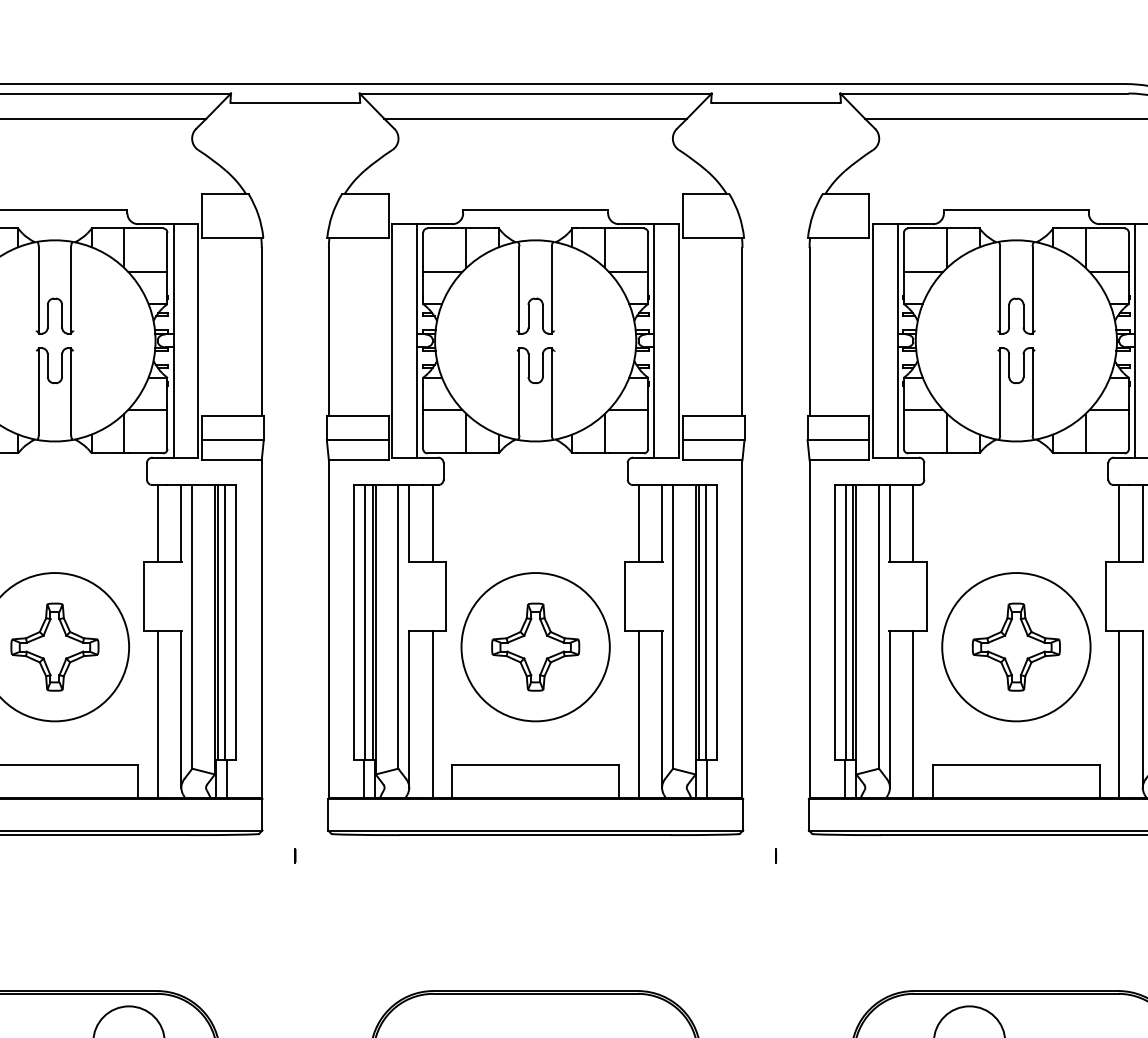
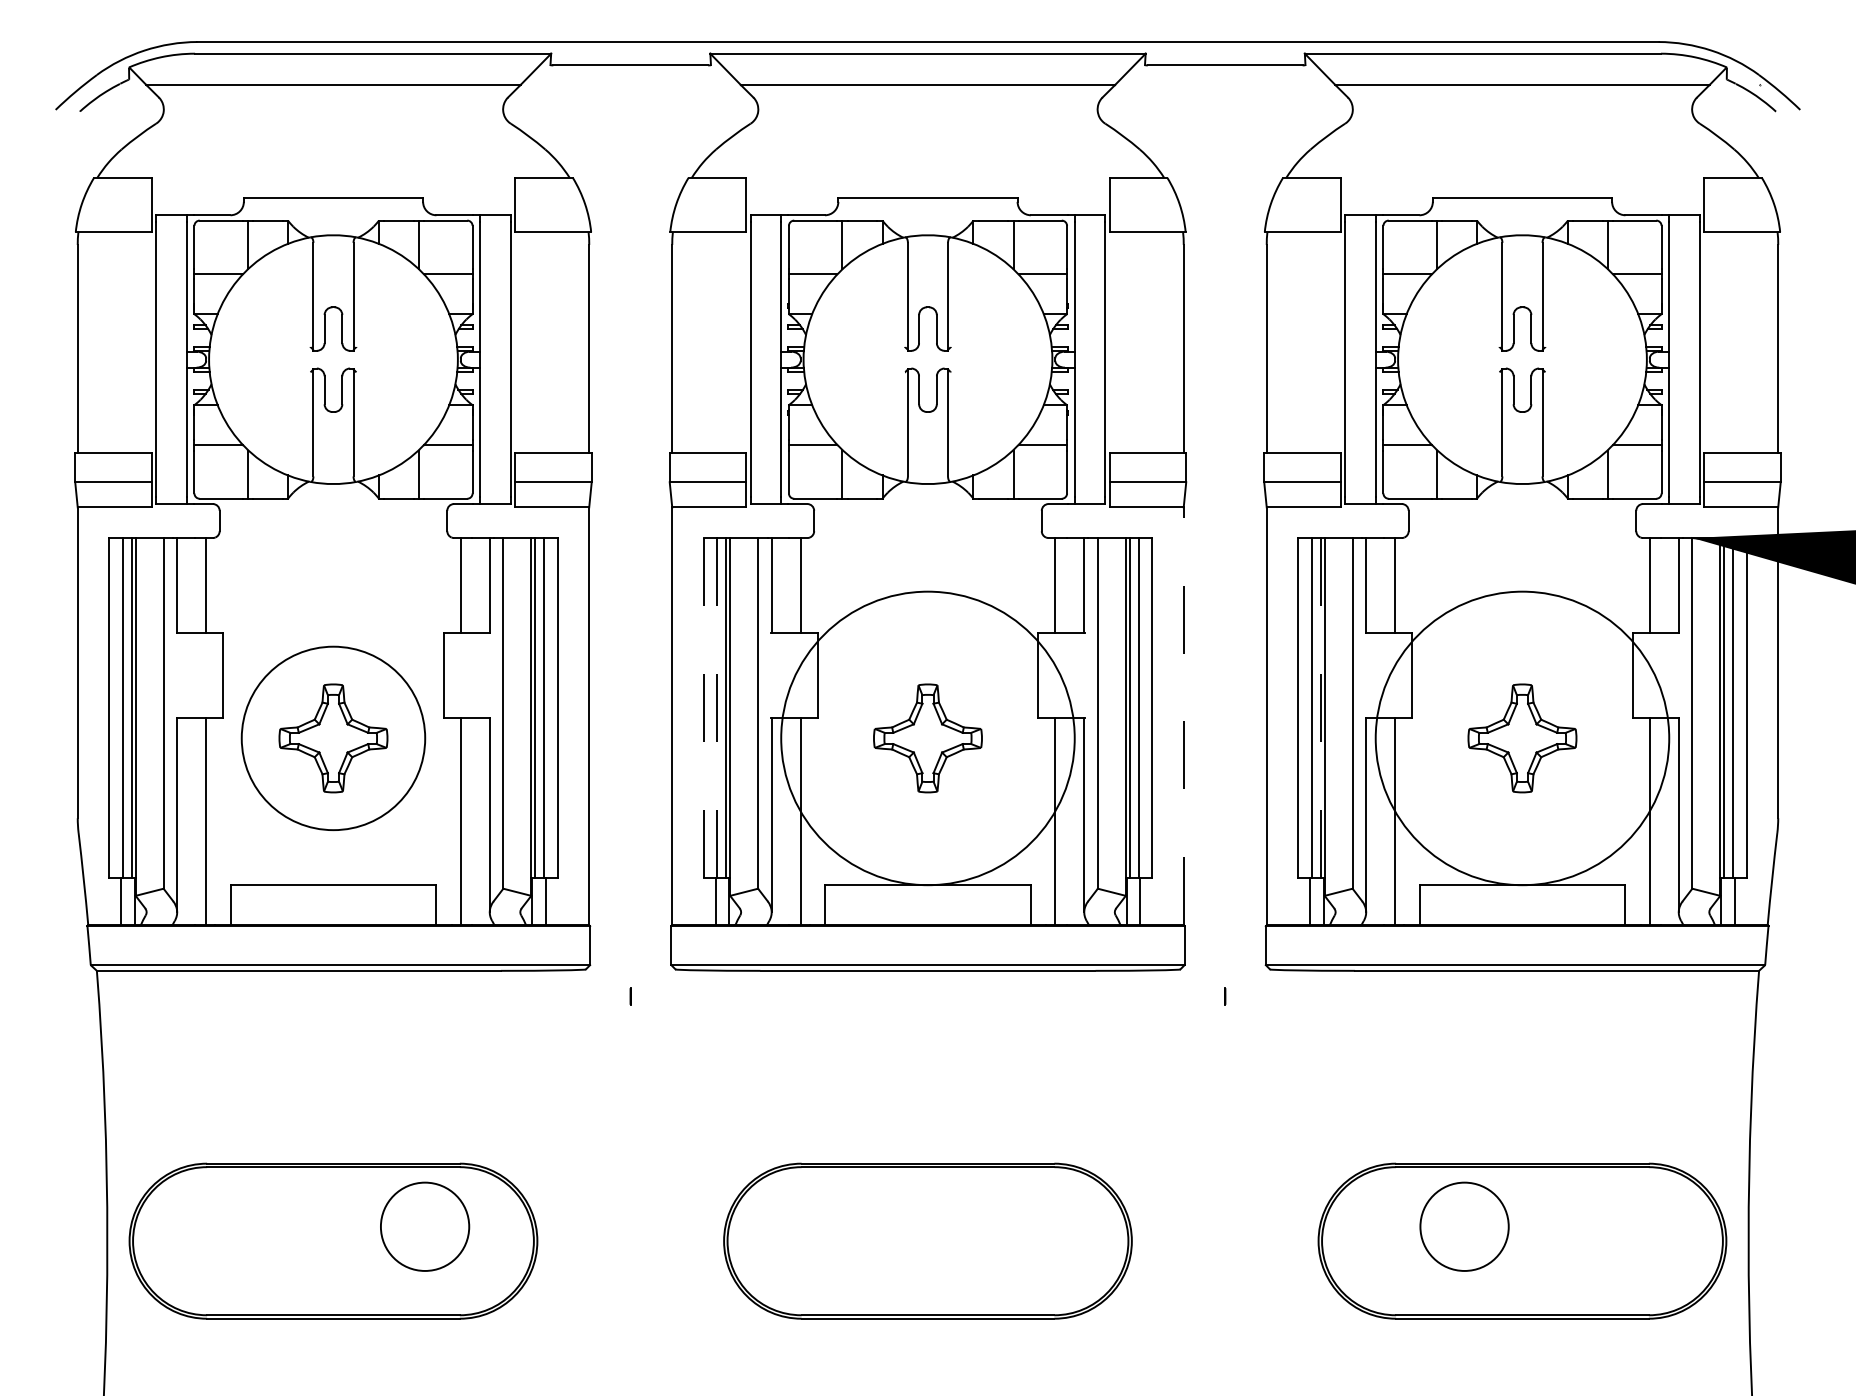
line: (354, 622) -> (703, 707), solid -> dashed
line: (365, 622) -> (717, 707), solid -> dashed
line: (853, 622) -> (1320, 707), solid -> dashed
line: (742, 629) -> (1183, 716), solid -> dashed
circle: (535, 647) -> (927, 738), size x1.6
circle: (1016, 647) -> (1522, 738), size x1.6

